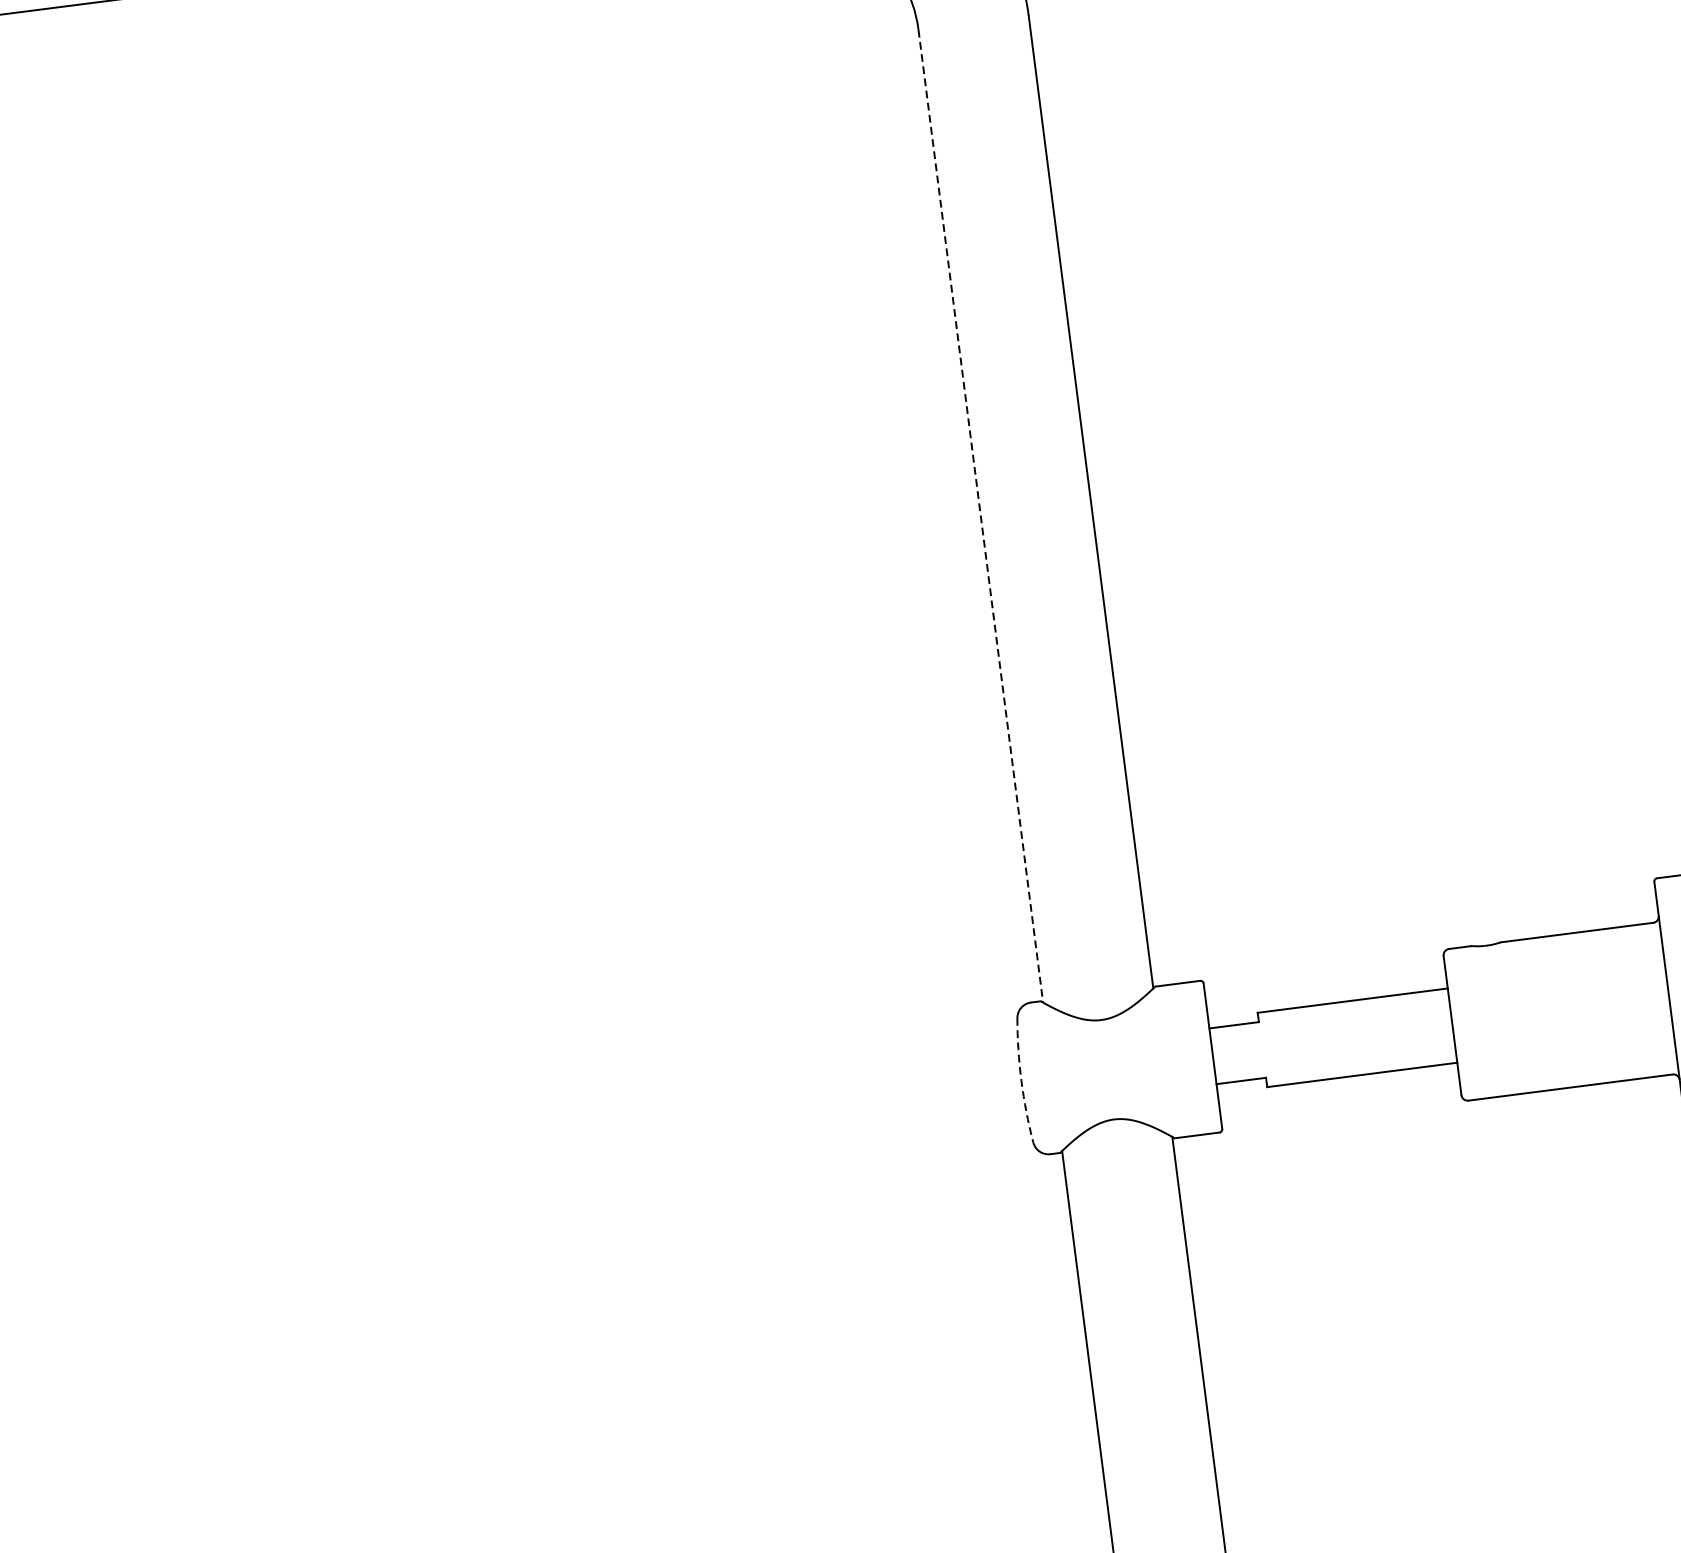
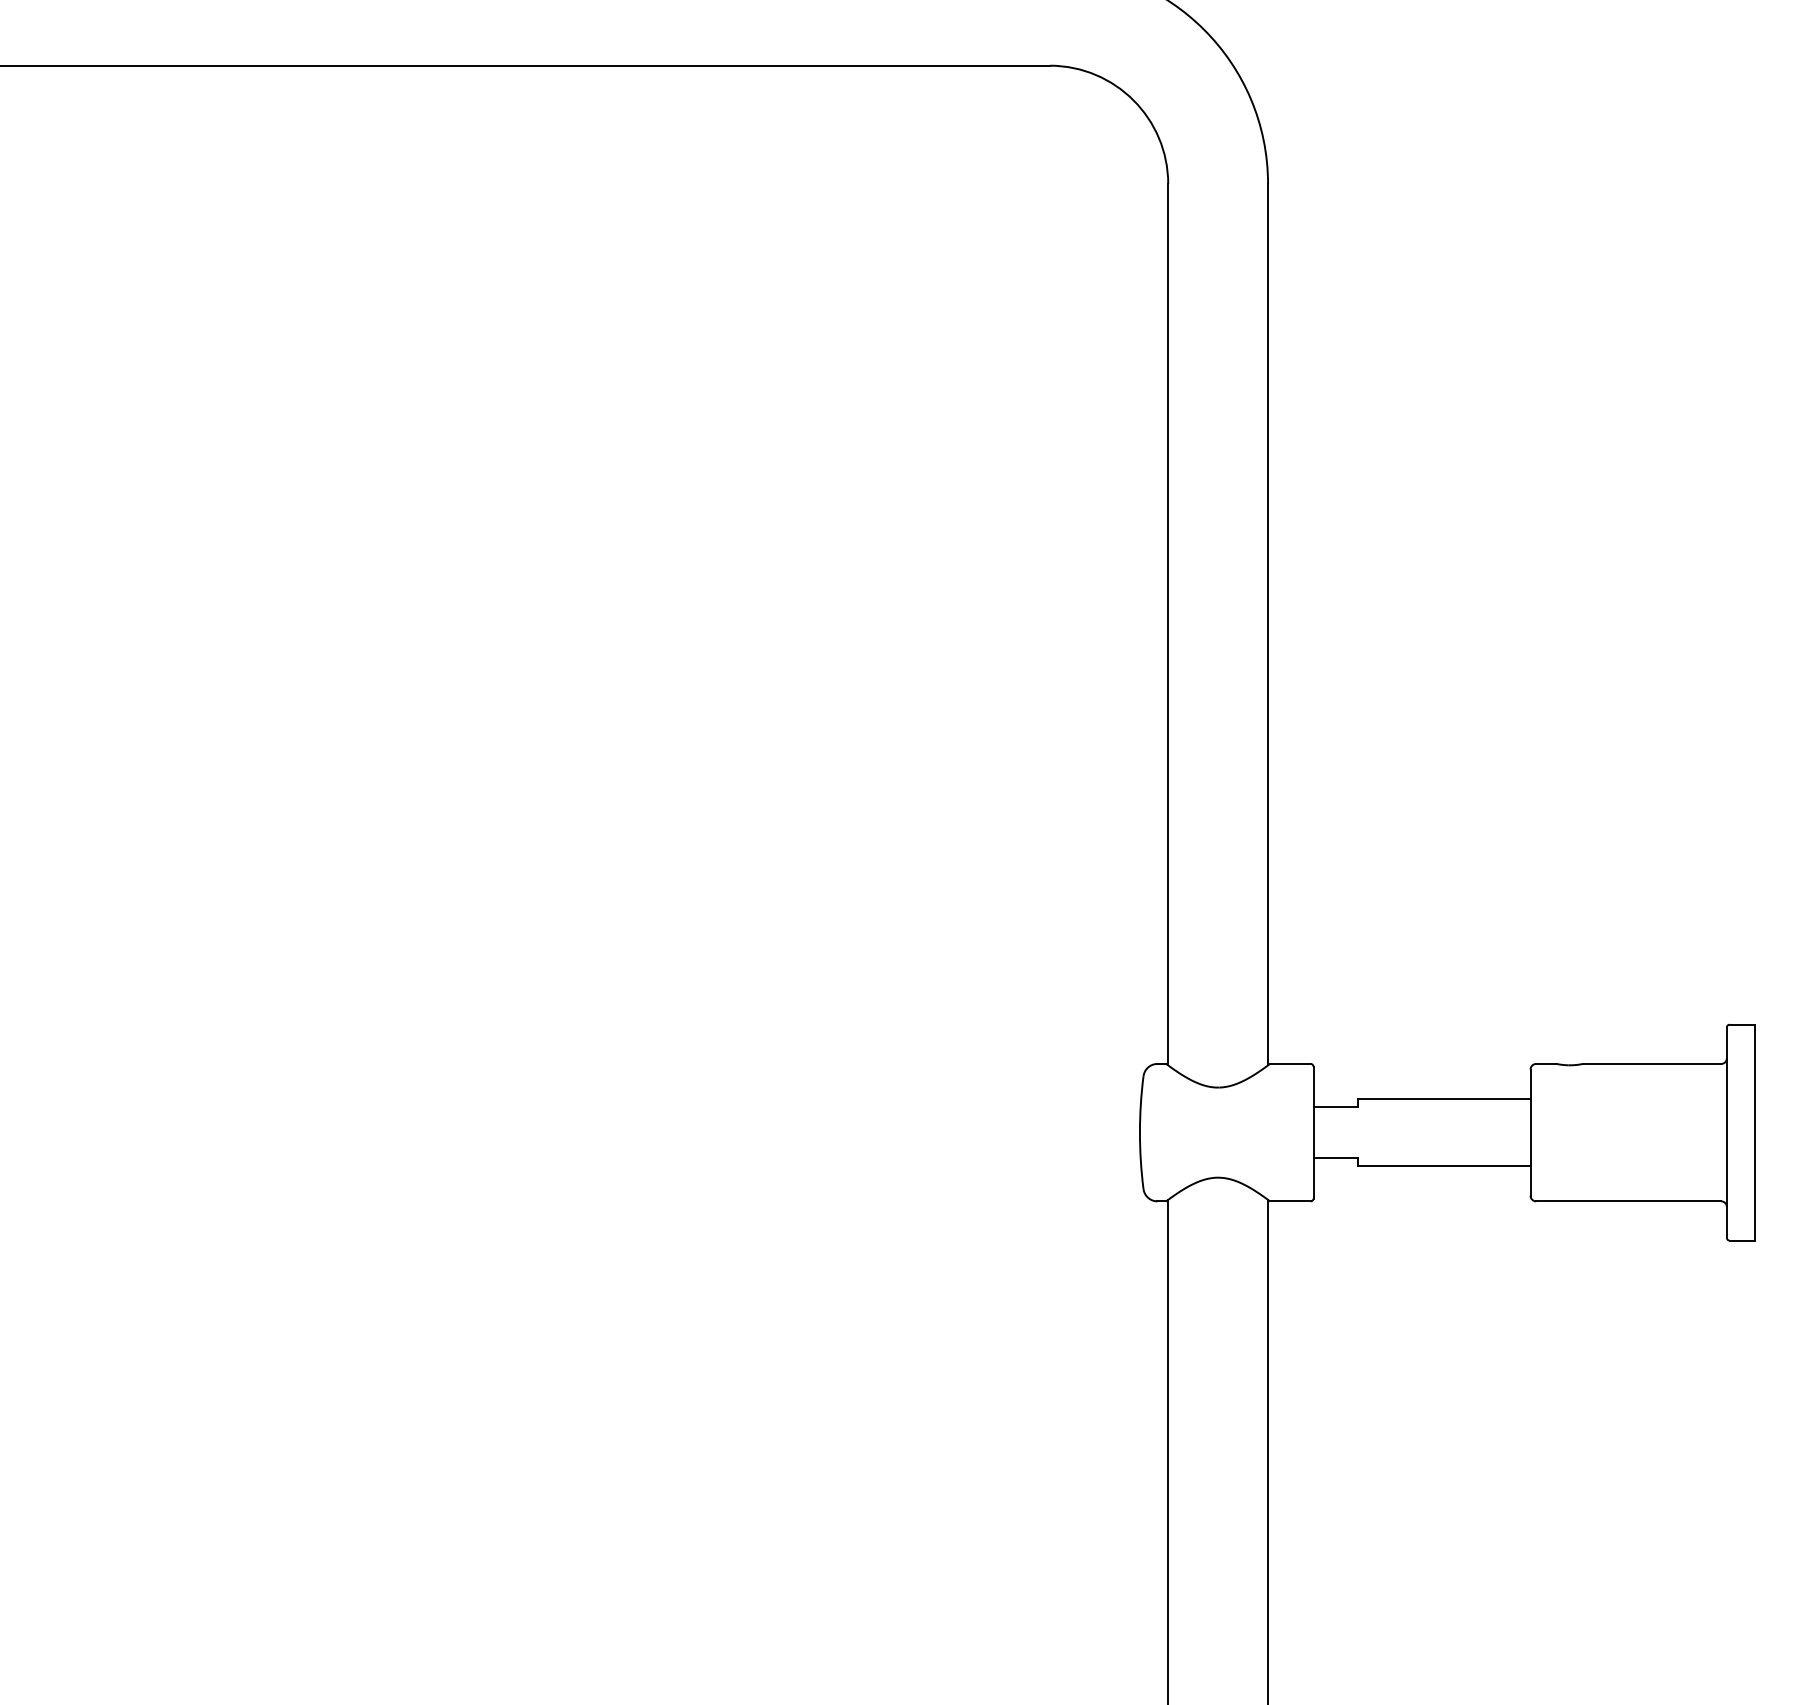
line: (981, 515) -> (1168, 624), dashed -> solid
arc: (1020, 1080) -> (1139, 1132), dashed -> solid

